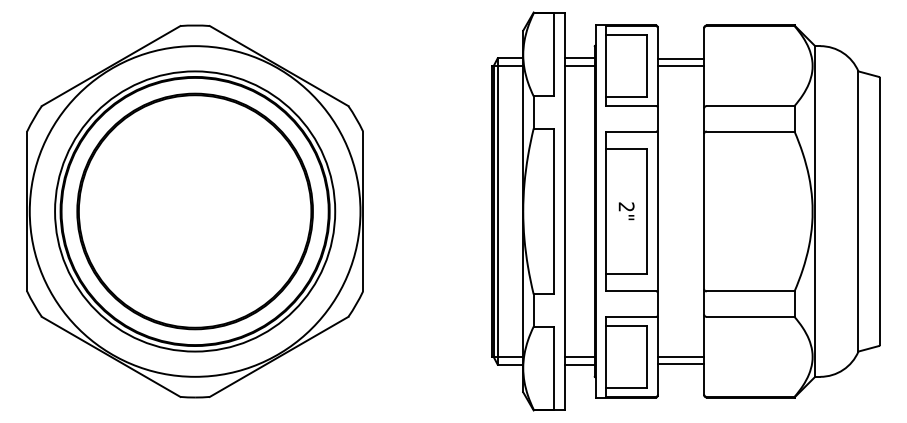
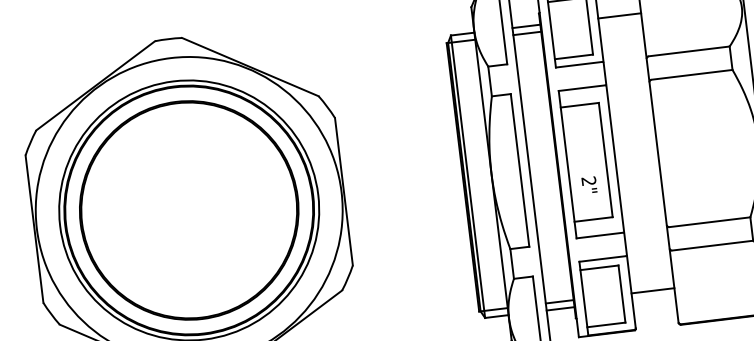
line: (680, 65) -> (620, 21), removed
text: (626, 211) -> (589, 185), moved
line: (680, 363) -> (653, 296), removed

